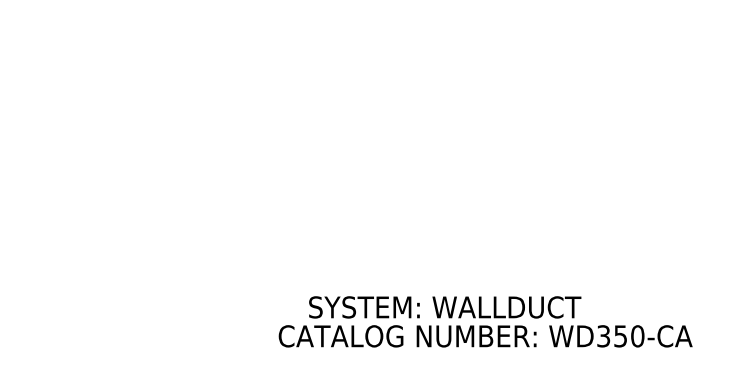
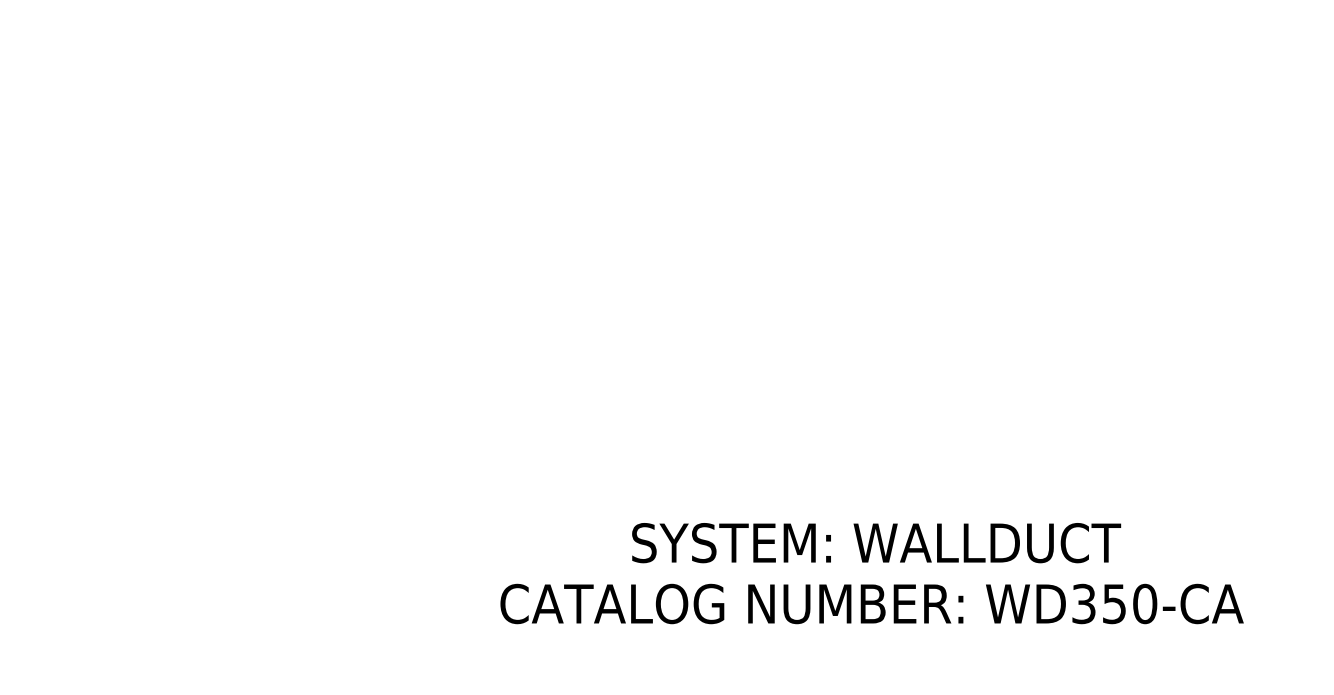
text: (445, 307) -> (877, 543), moved

